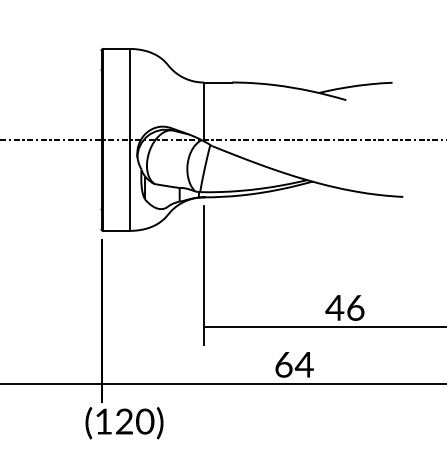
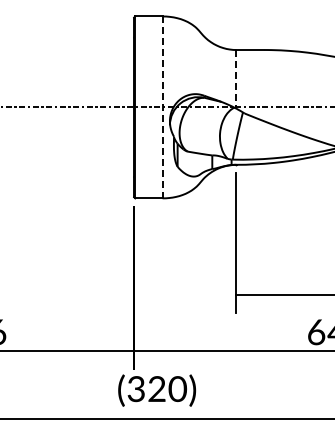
line: (203, 112) -> (236, 79), solid -> dashed
line: (129, 139) -> (162, 106), solid -> dashed
text: (103, 421) -> (136, 388), (120) -> (320)

